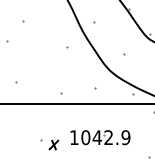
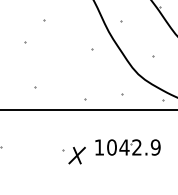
part: (53, 144) -> (76, 155), size x1.67

